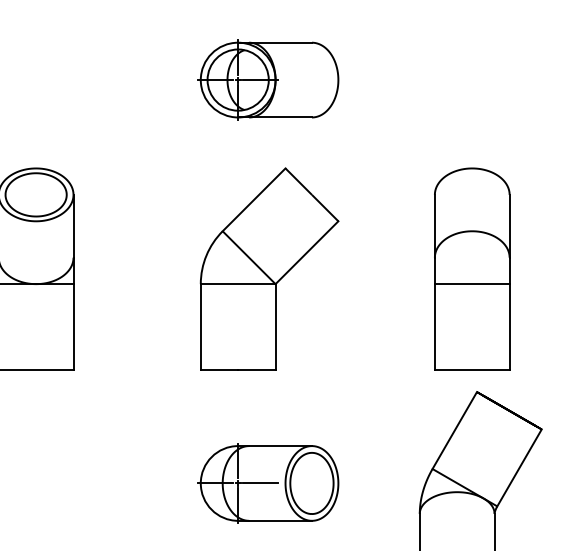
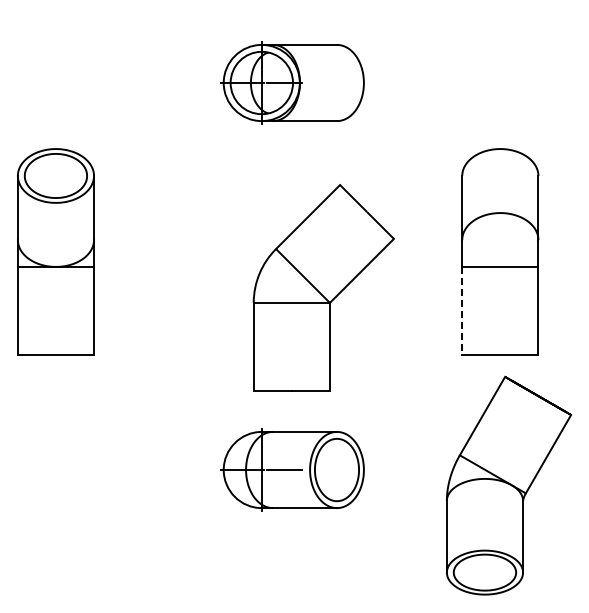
part: (268, 79) -> (292, 82), moved
part: (269, 269) -> (323, 287), moved
line: (435, 326) -> (462, 310), solid -> dashed

